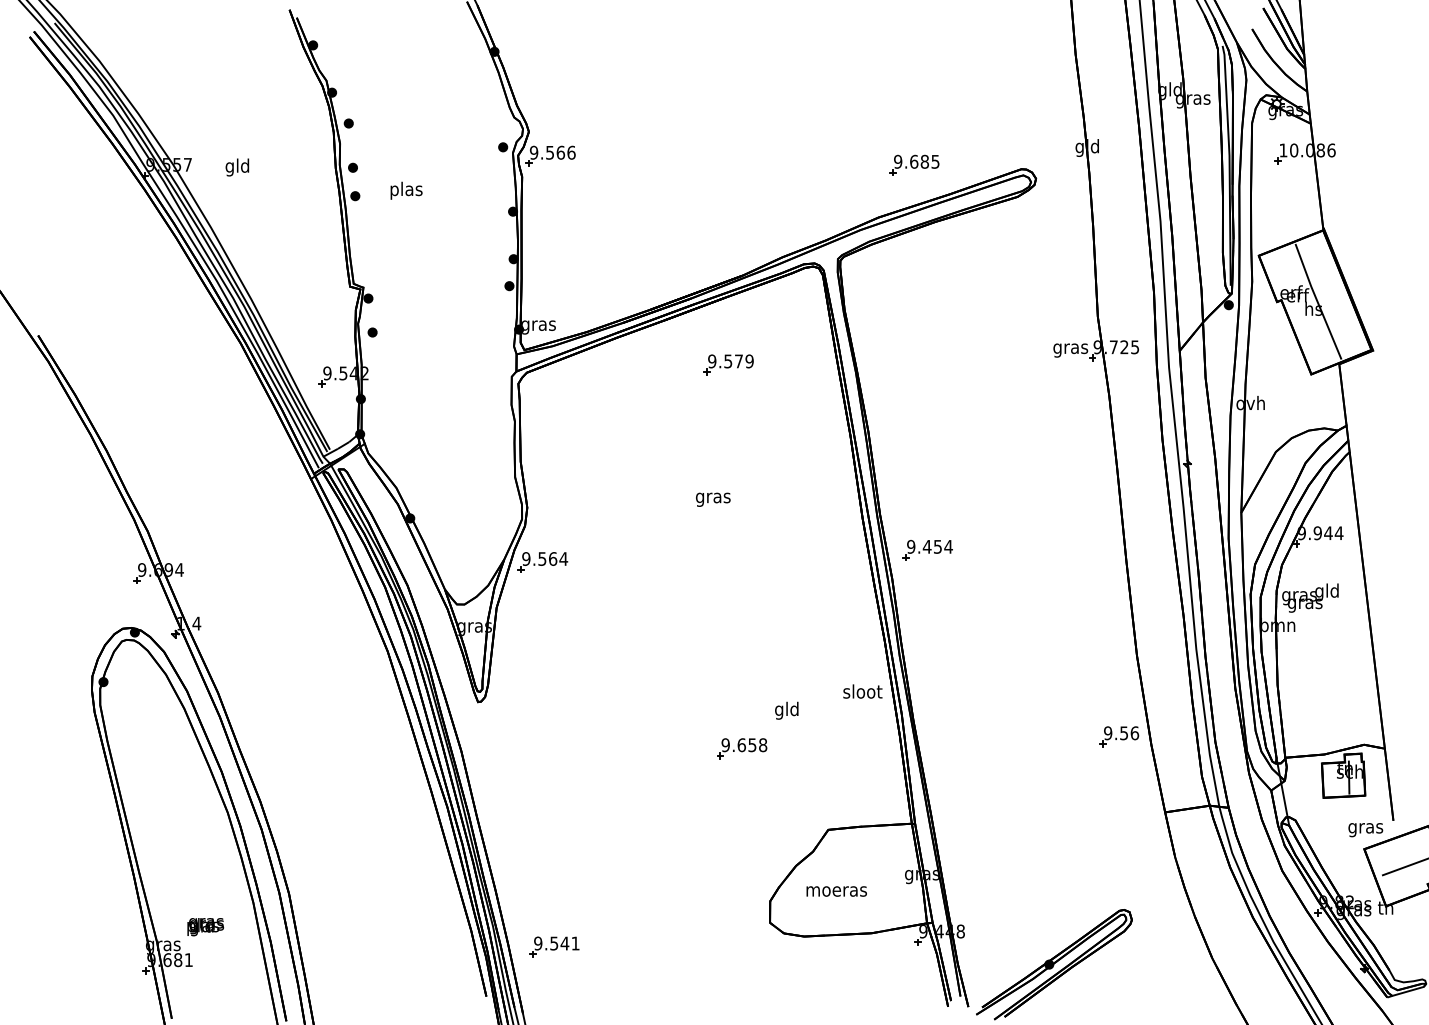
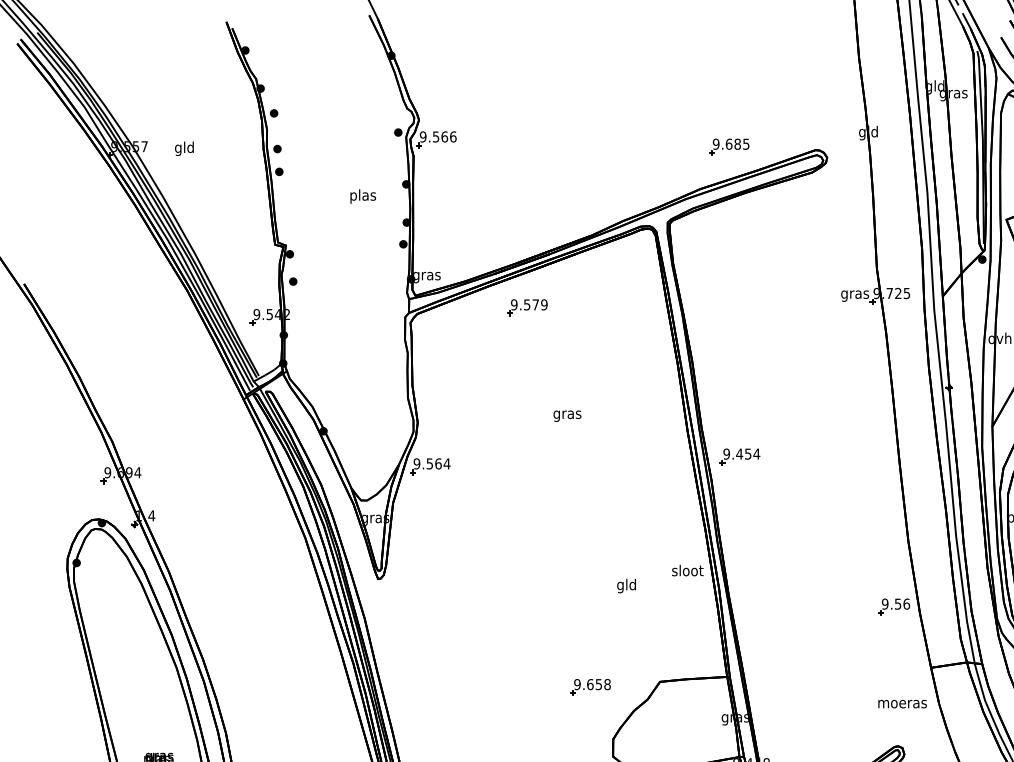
text: (406, 190) -> (363, 196), moved
part: (728, 364) -> (527, 307), moved
part: (742, 748) -> (590, 687), moved
text: (836, 891) -> (902, 704), moved

